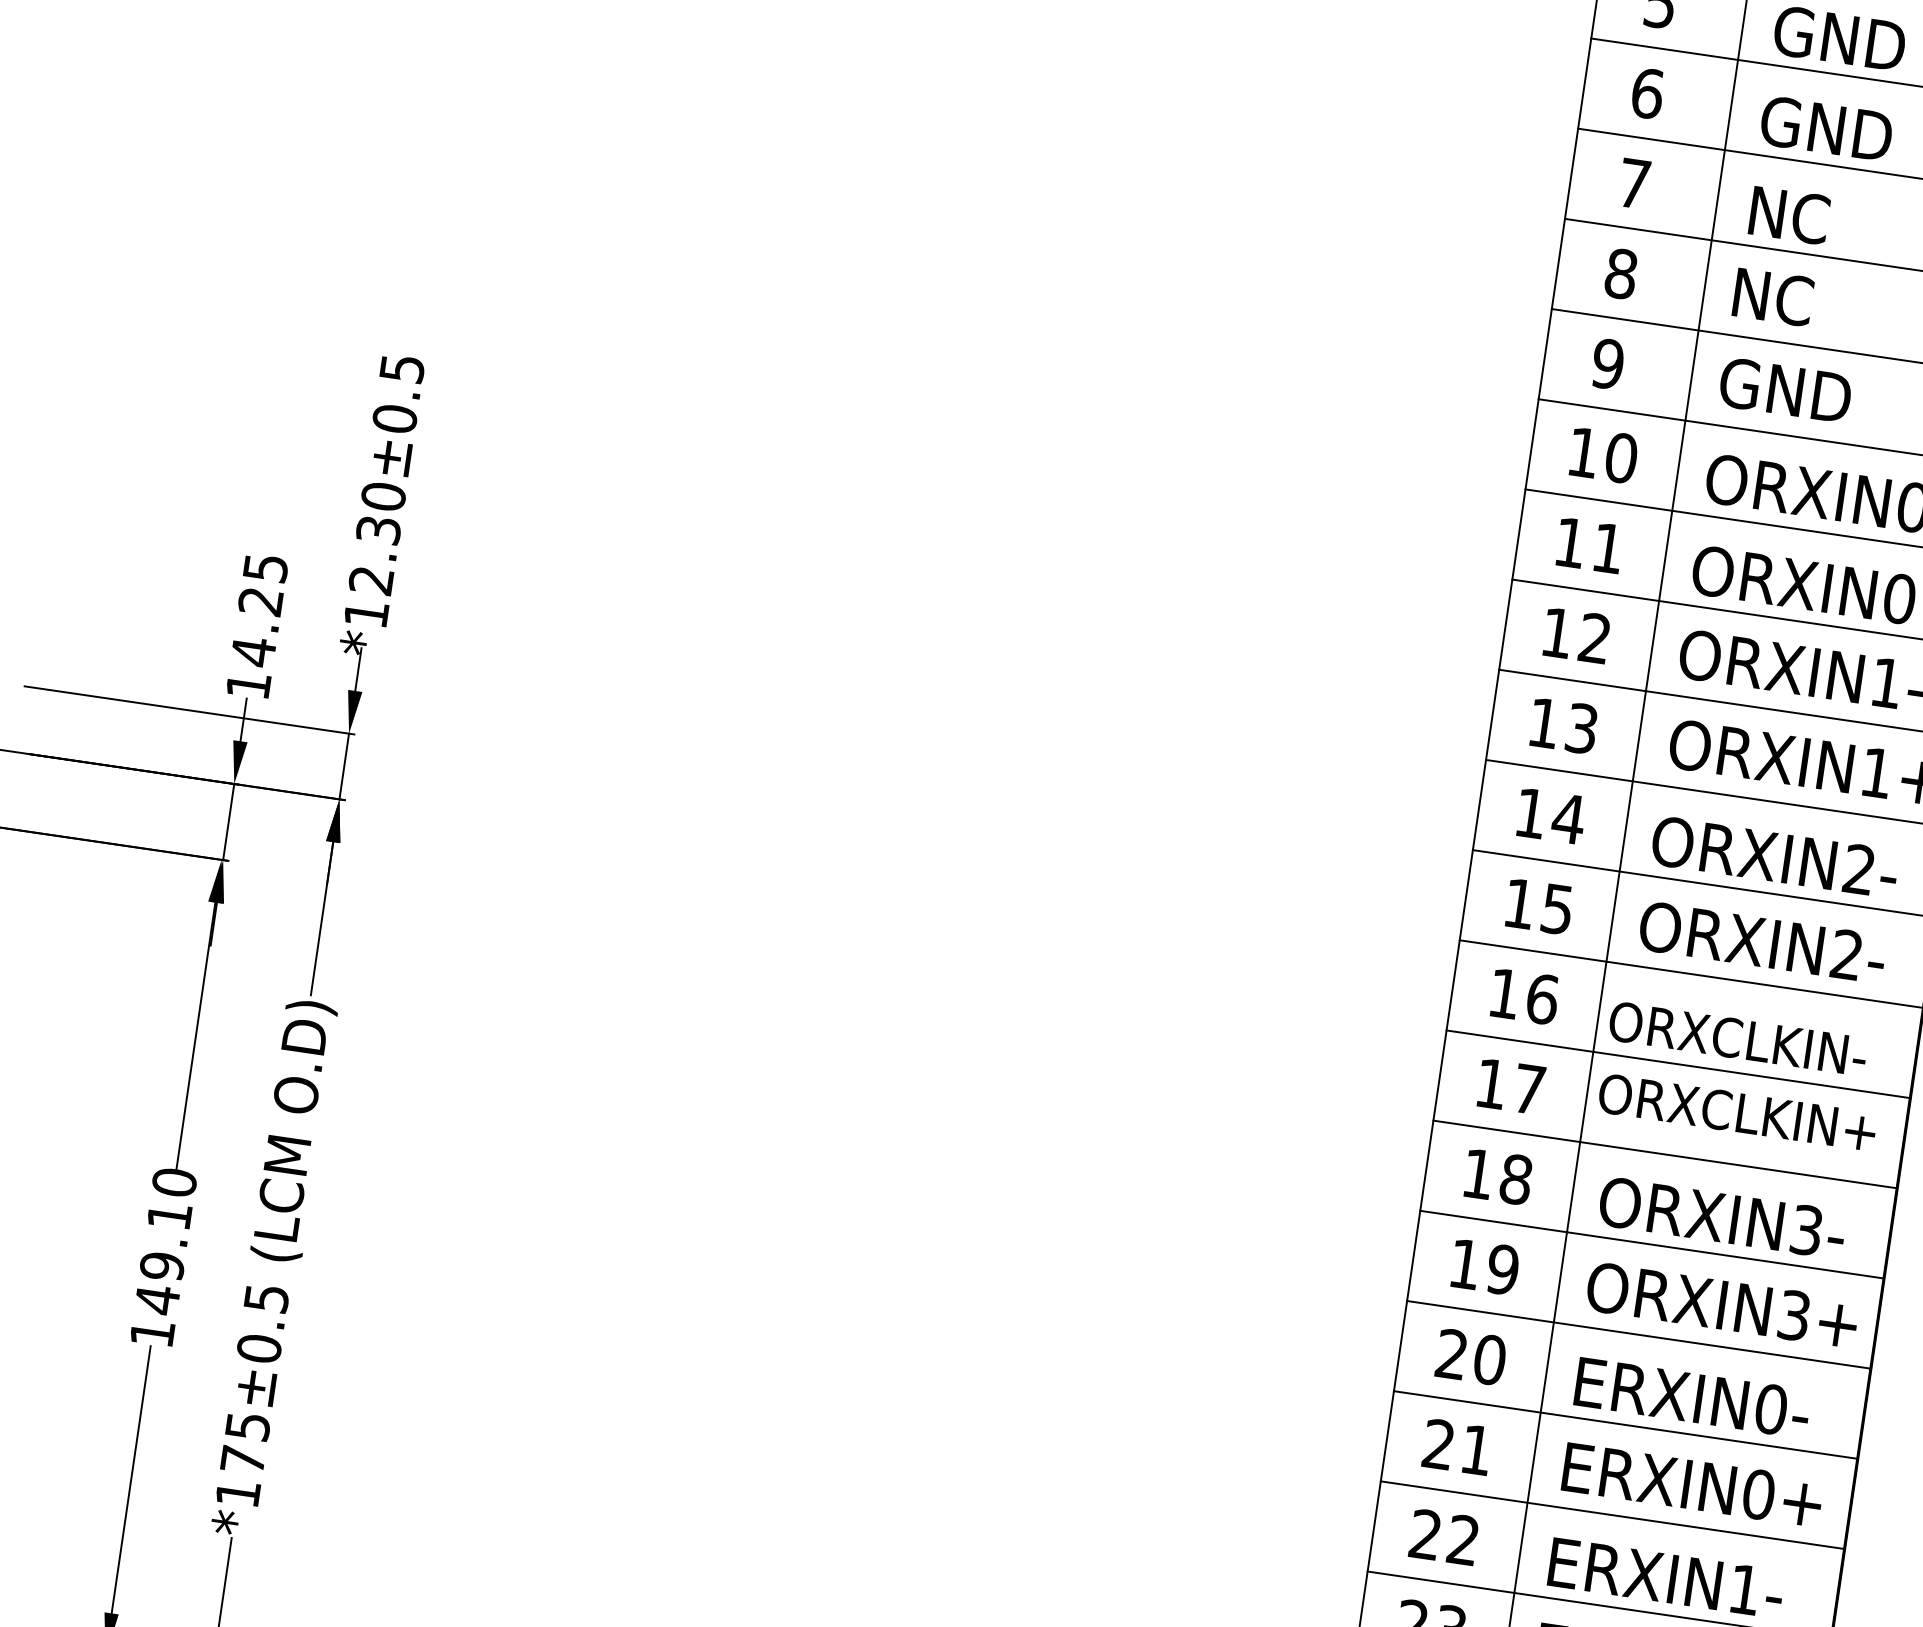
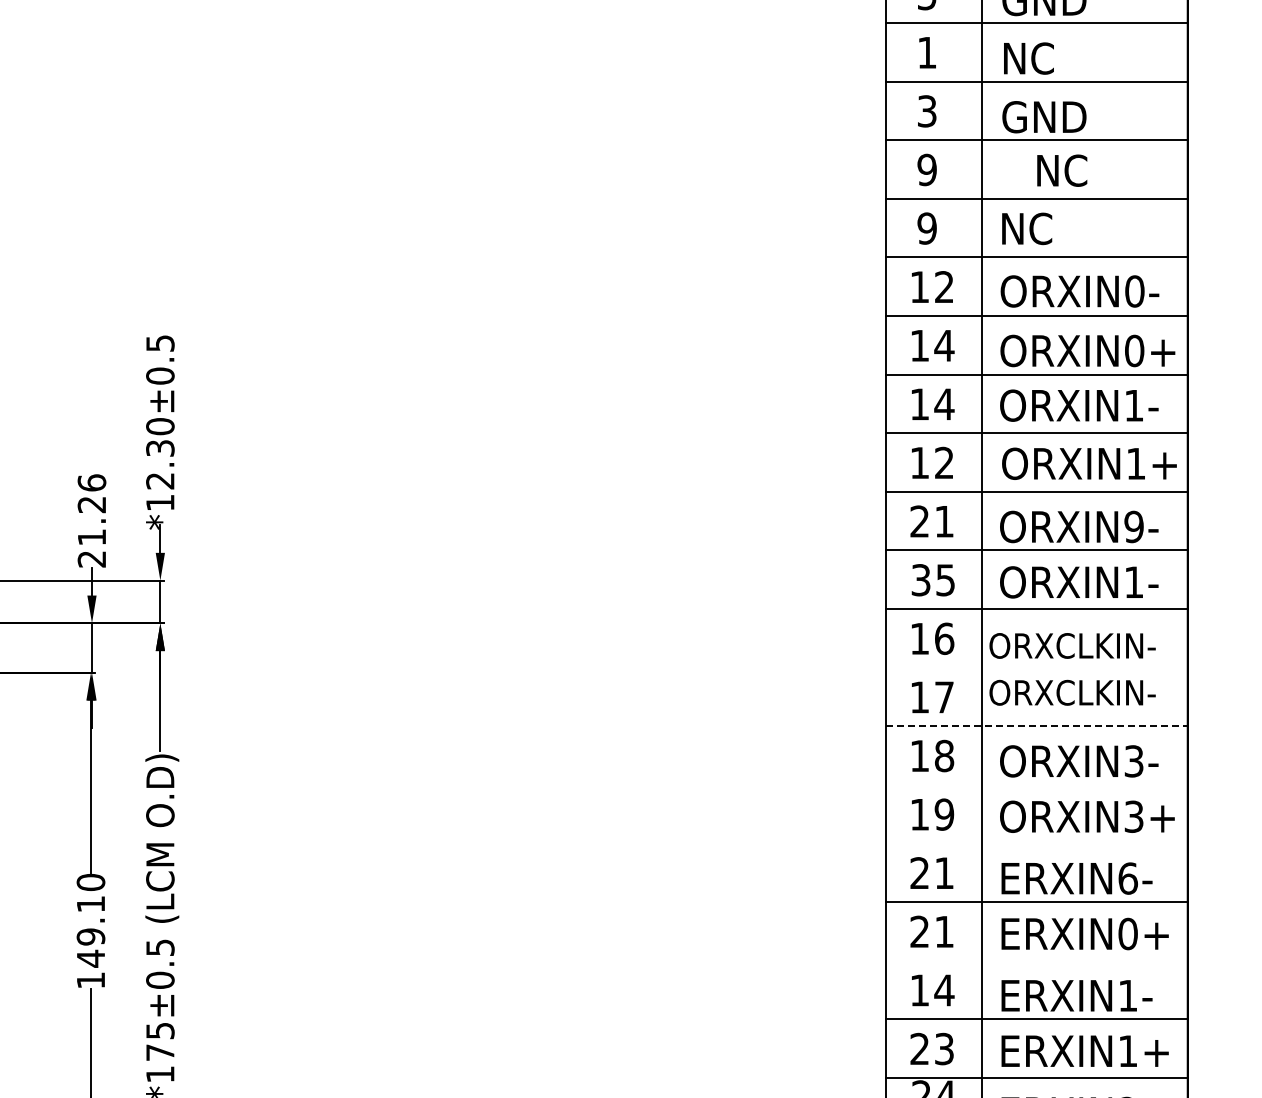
text: (1647, 93) -> (927, 52), 6 -> 1
text: (1826, 128) -> (1044, 58), GND -> NC
text: (1634, 184) -> (927, 111), 7 -> 3
text: (1813, 219) -> (1044, 117), NC -> GND
text: (1619, 274) -> (926, 170), 8 -> 9
text: (1773, 297) -> (1062, 170), moved
text: (1785, 389) -> (1042, 228), GND -> NC
text: (1621, 458) -> (944, 287), 10 -> 12
text: (1608, 547) -> (944, 345), 11 -> 14
text: (256, 625) -> (91, 520), 14.25 -> 21.26
text: (1595, 637) -> (944, 403), 12 -> 14
text: (1581, 729) -> (944, 463), 13 -> 12
text: (1550, 815) -> (932, 521), 14 -> 21
text: (1858, 868) -> (1133, 526), ORXIN2- -> ORXIN9-
text: (1518, 904) -> (920, 580), 15 -> 35
text: (1846, 953) -> (1133, 581), ORXIN2- -> ORXIN1-
line: (1677, 1063) -> (1036, 667), removed
text: (1857, 1132) -> (1157, 694), ORXCLKIN+ -> ORXCLKIN-
line: (1665, 1155) -> (1037, 726), solid -> dashed
line: (1651, 1244) -> (1036, 784), removed
line: (1638, 1334) -> (1036, 843), removed
text: (1489, 1360) -> (944, 873), 20 -> 21
text: (1770, 1409) -> (1127, 878), ERXIN0- -> ERXIN6-
line: (1611, 1514) -> (1036, 960), removed
text: (1445, 1537) -> (932, 990), 22 -> 14

